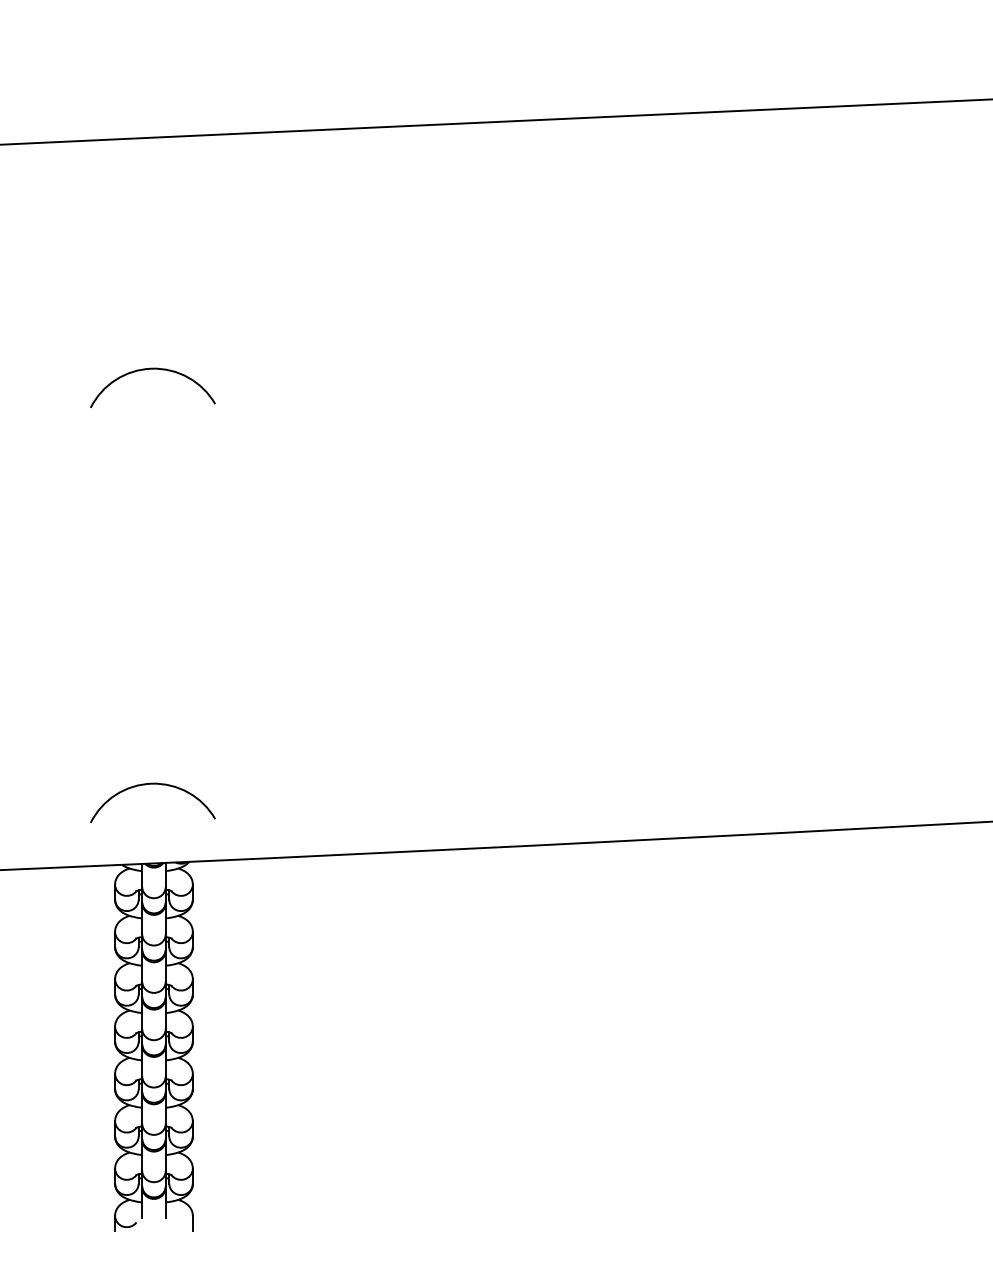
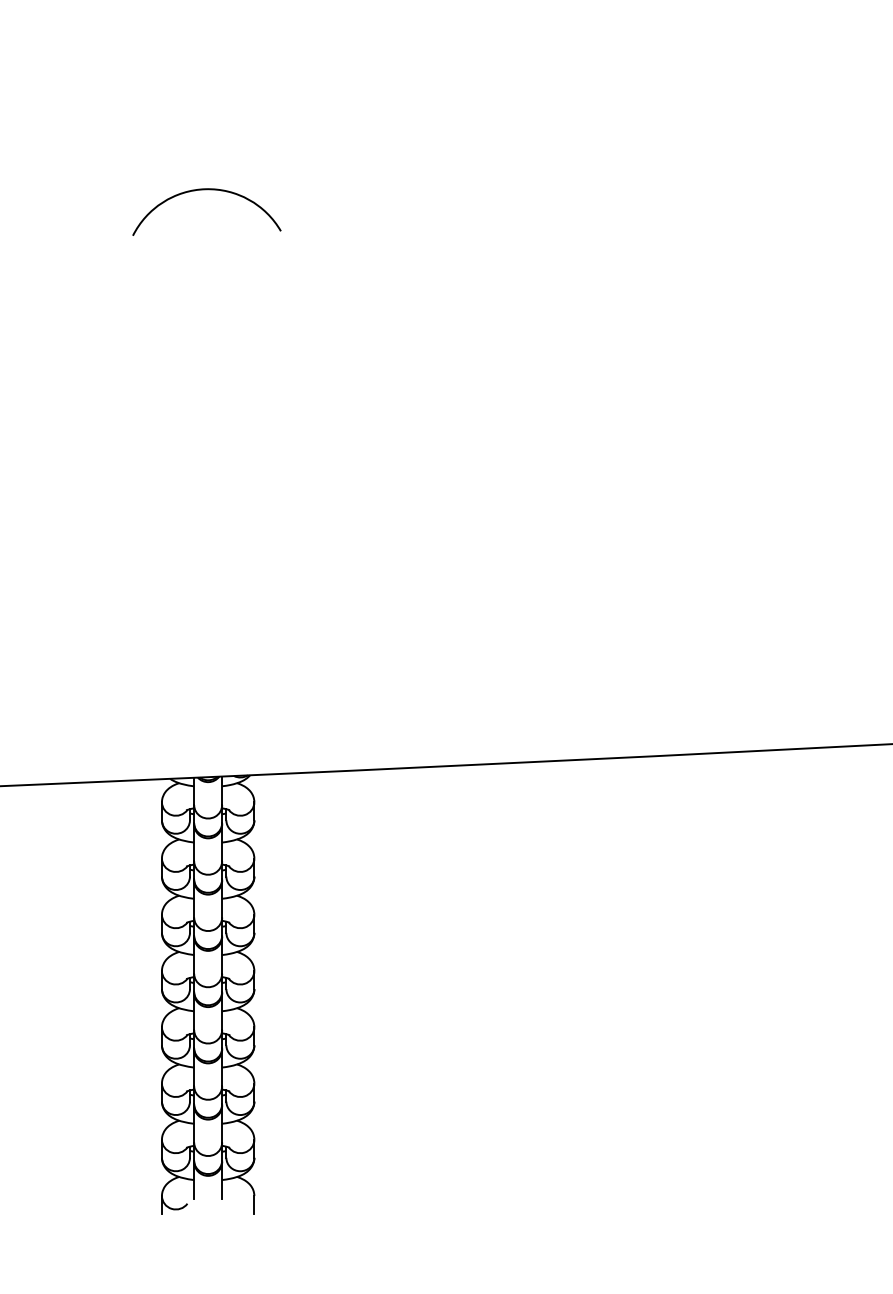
arc: (152, 784) -> (206, 683), removed

